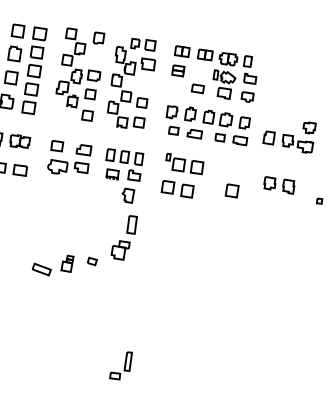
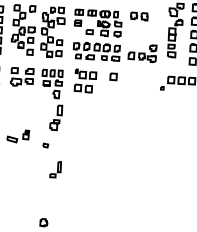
part: (279, 185) -> (139, 16), moved
part: (232, 190) -> (113, 76), moved
part: (91, 261) -> (45, 145), moved
part: (120, 365) -> (55, 169), moved

